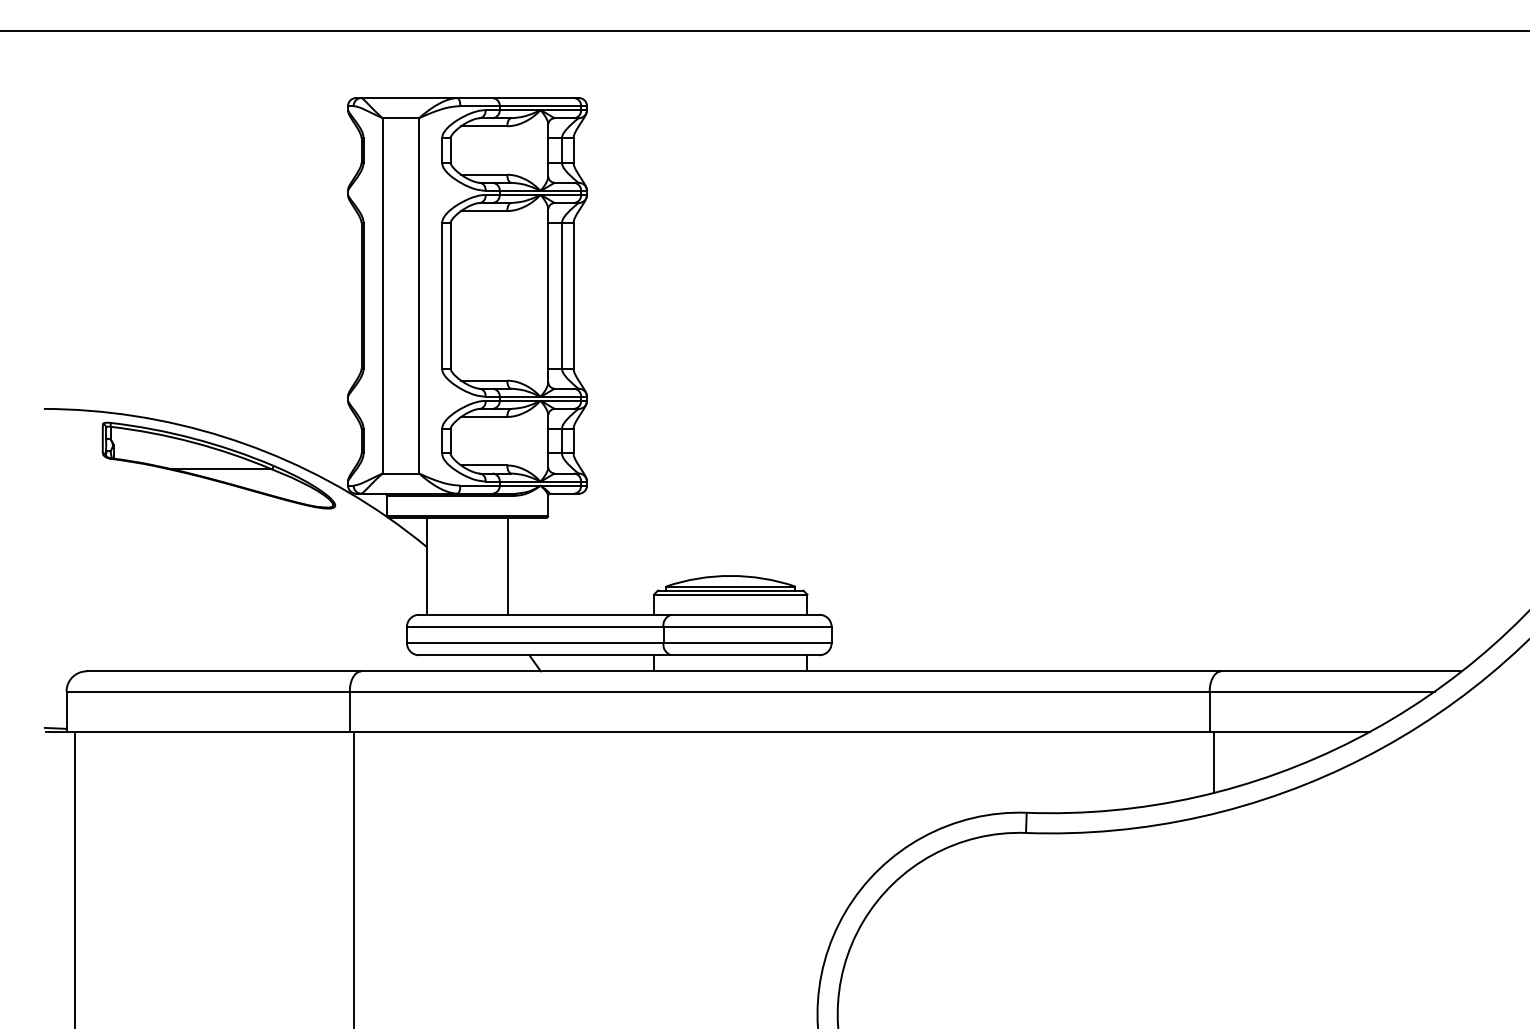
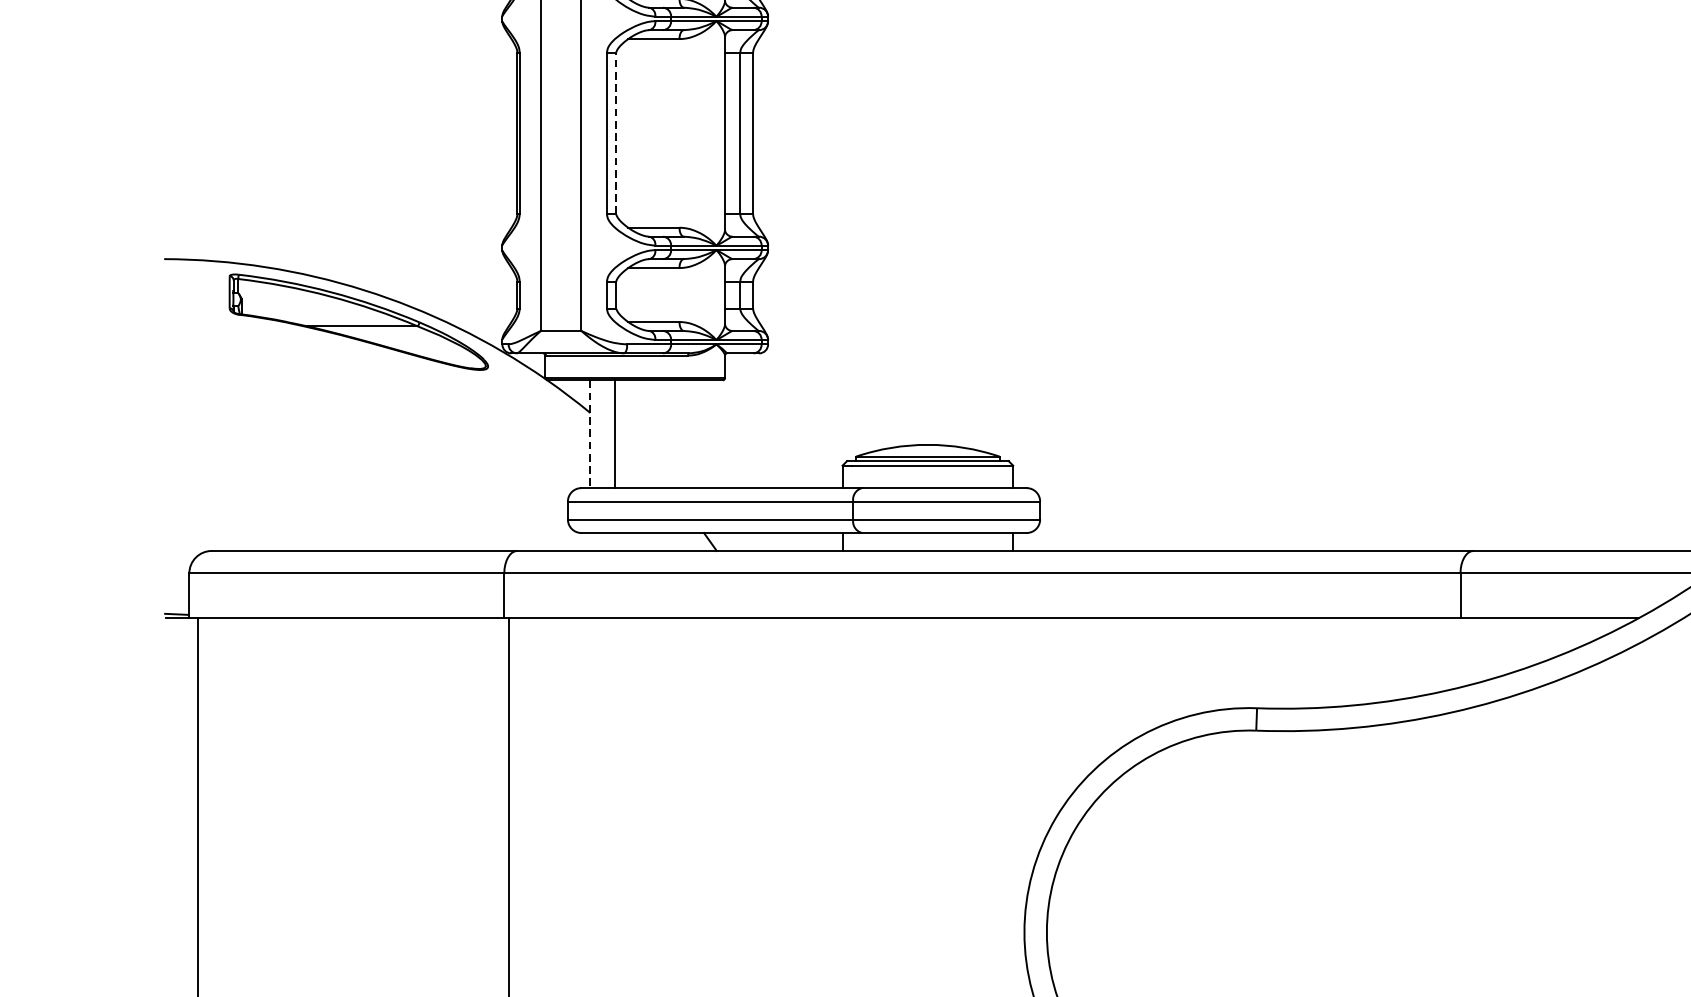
line: (450, 295) -> (616, 133), solid -> dashed
line: (507, 565) -> (614, 433), moved
line: (427, 566) -> (590, 434), solid -> dashed
line: (1214, 761) -> (1465, 651), removed

